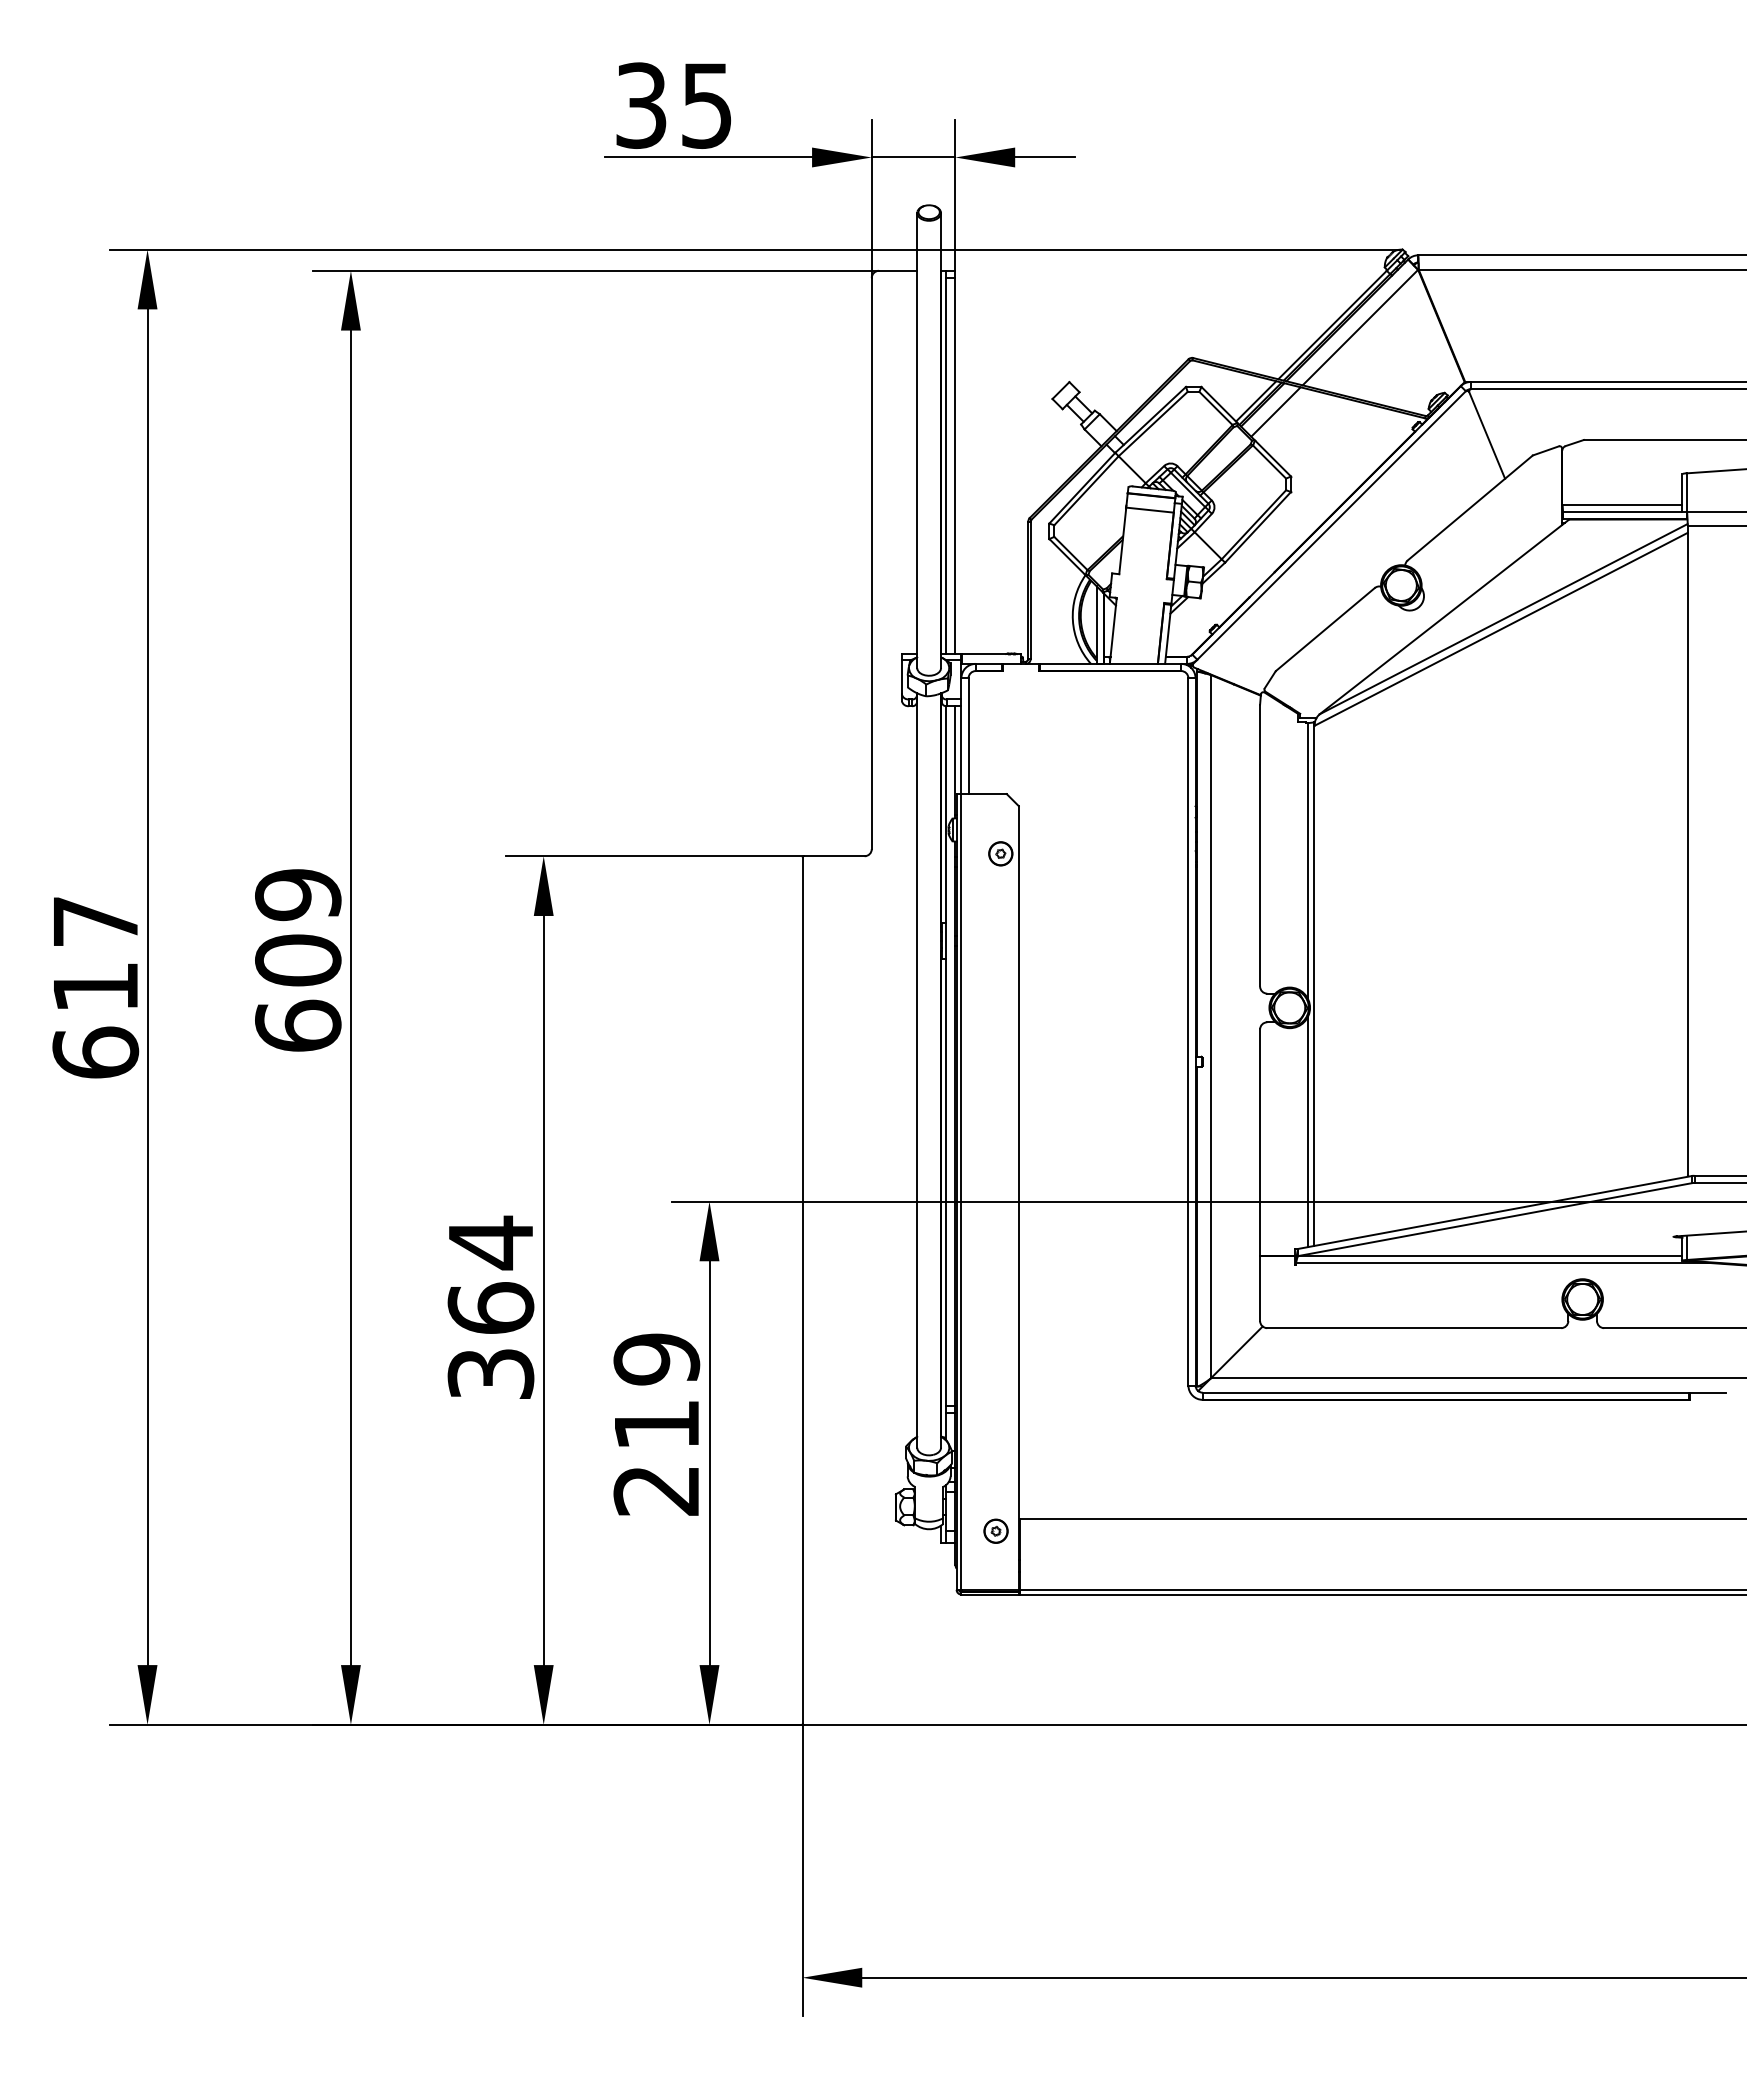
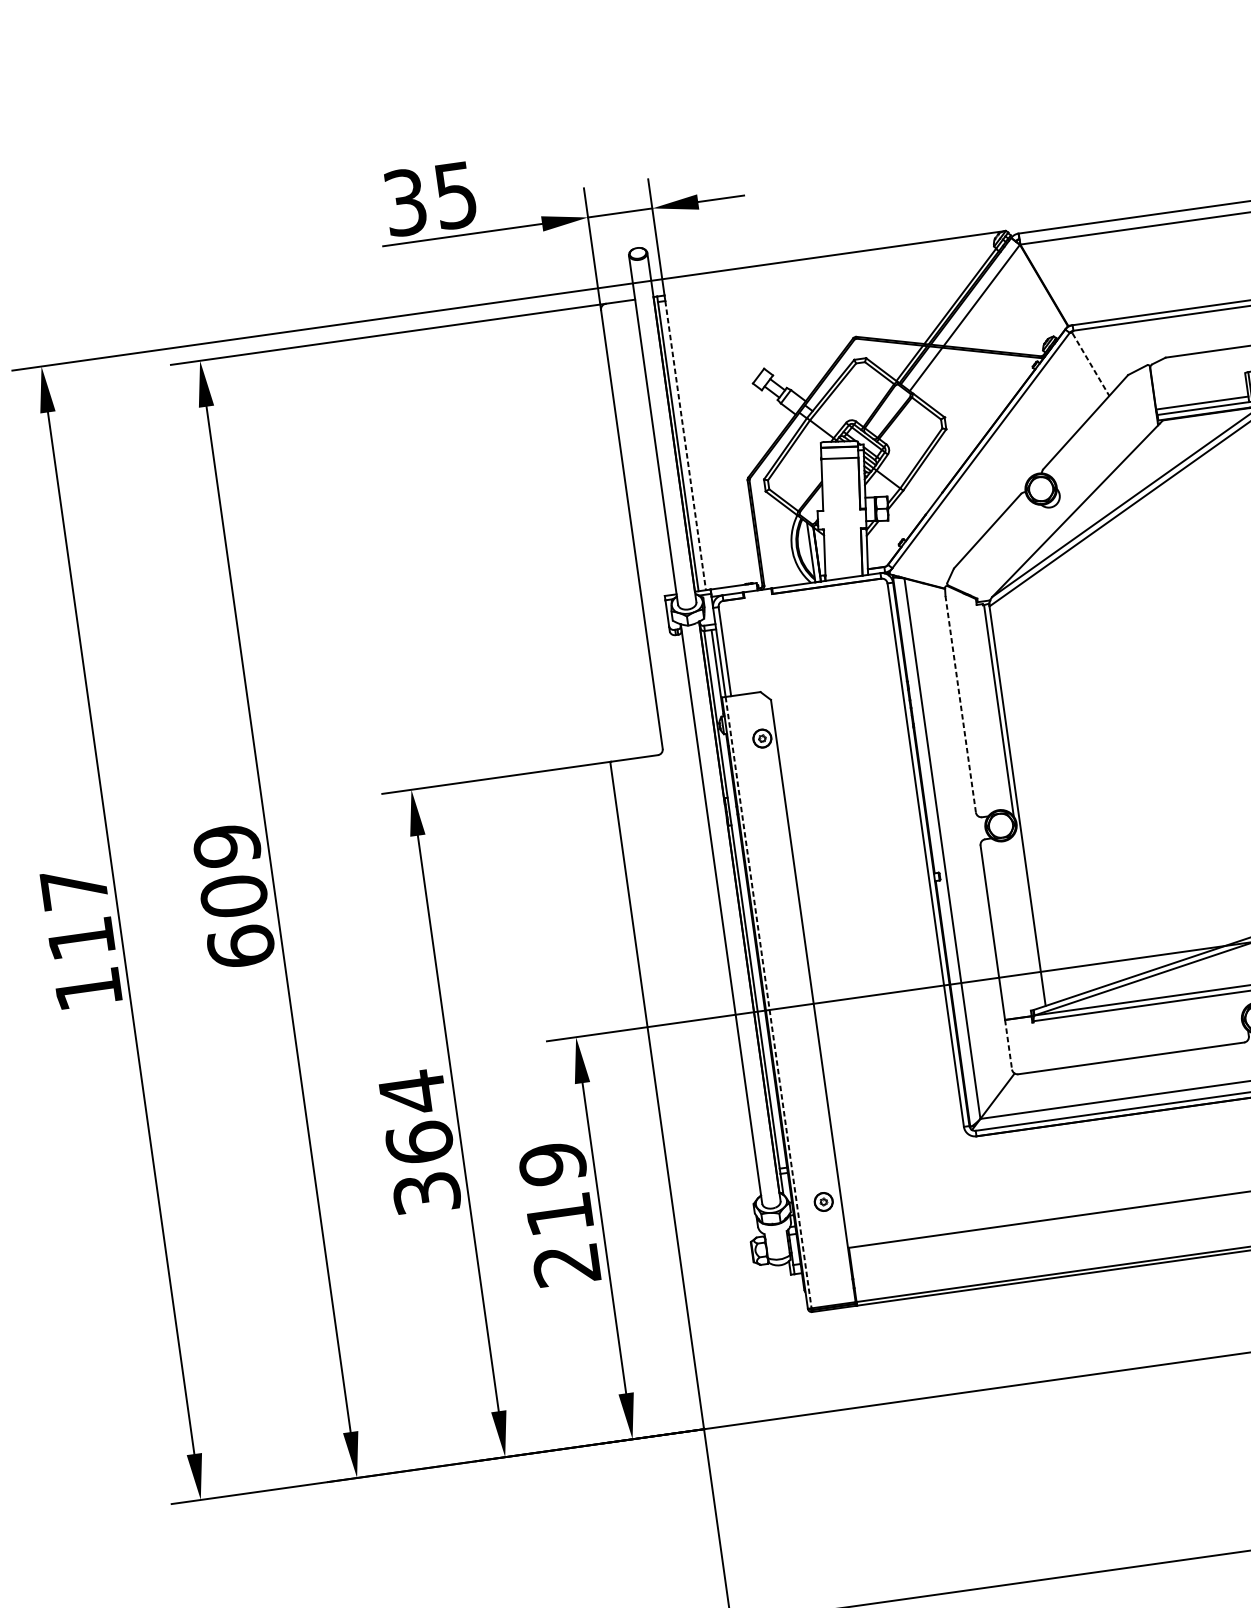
line: (1487, 435) -> (1091, 364), solid -> dashed
line: (955, 466) -> (685, 445), solid -> dashed
line: (1260, 845) -> (961, 704), solid -> dashed
text: (95, 1052) -> (88, 988), 617 -> 117
line: (1307, 1132) -> (1028, 919), removed
line: (961, 1191) -> (768, 1002), solid -> dashed
line: (1260, 1289) -> (1008, 1045), solid -> dashed
part: (995, 1530) -> (823, 1201), moved

